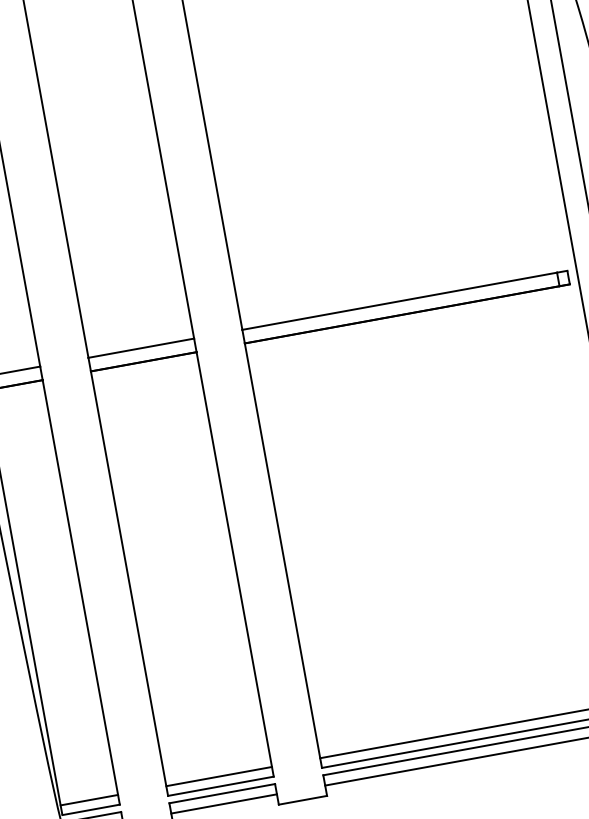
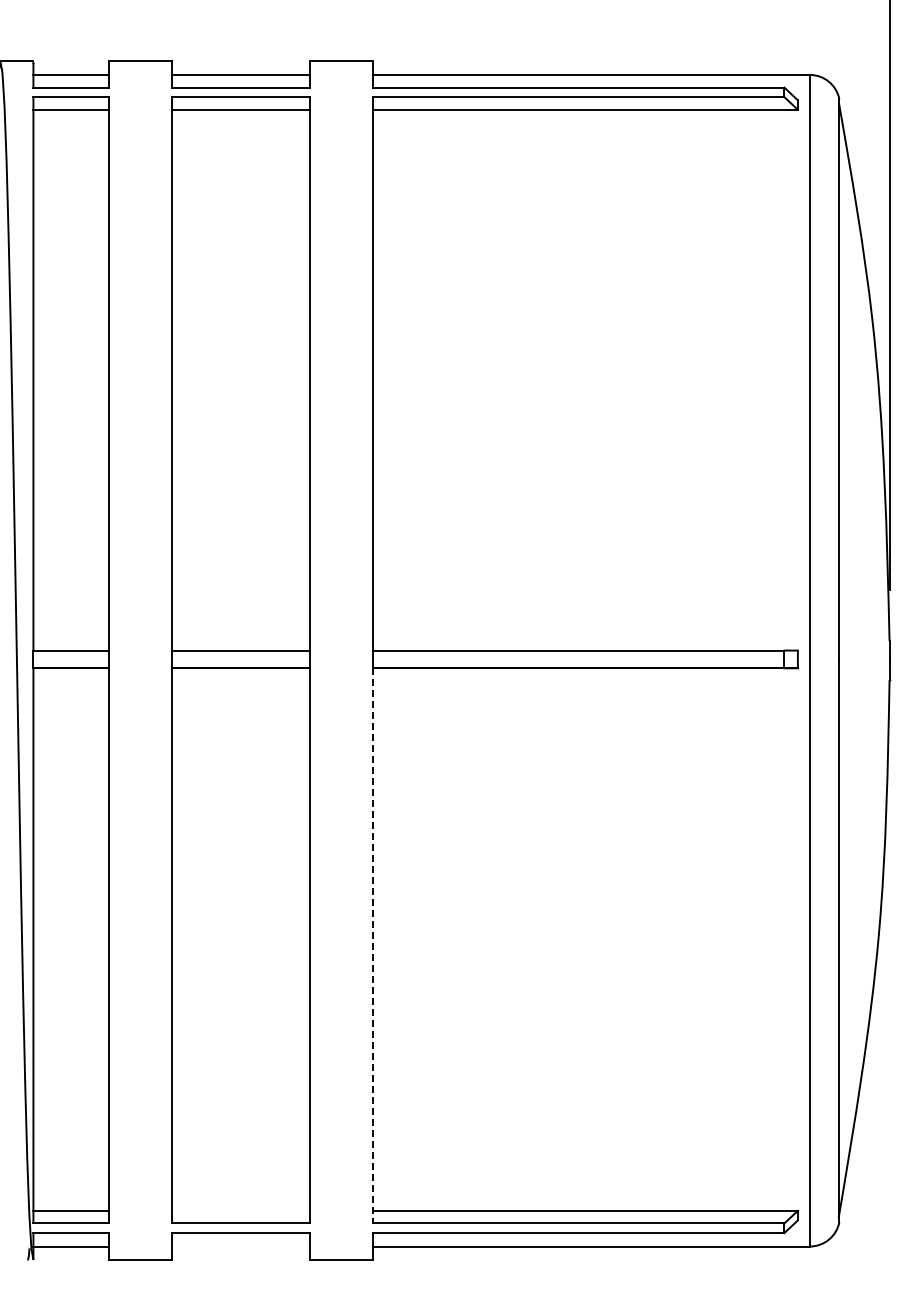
line: (283, 555) -> (372, 945), solid -> dashed
line: (218, 776) -> (240, 1210), removed
line: (223, 803) -> (240, 1246), removed

